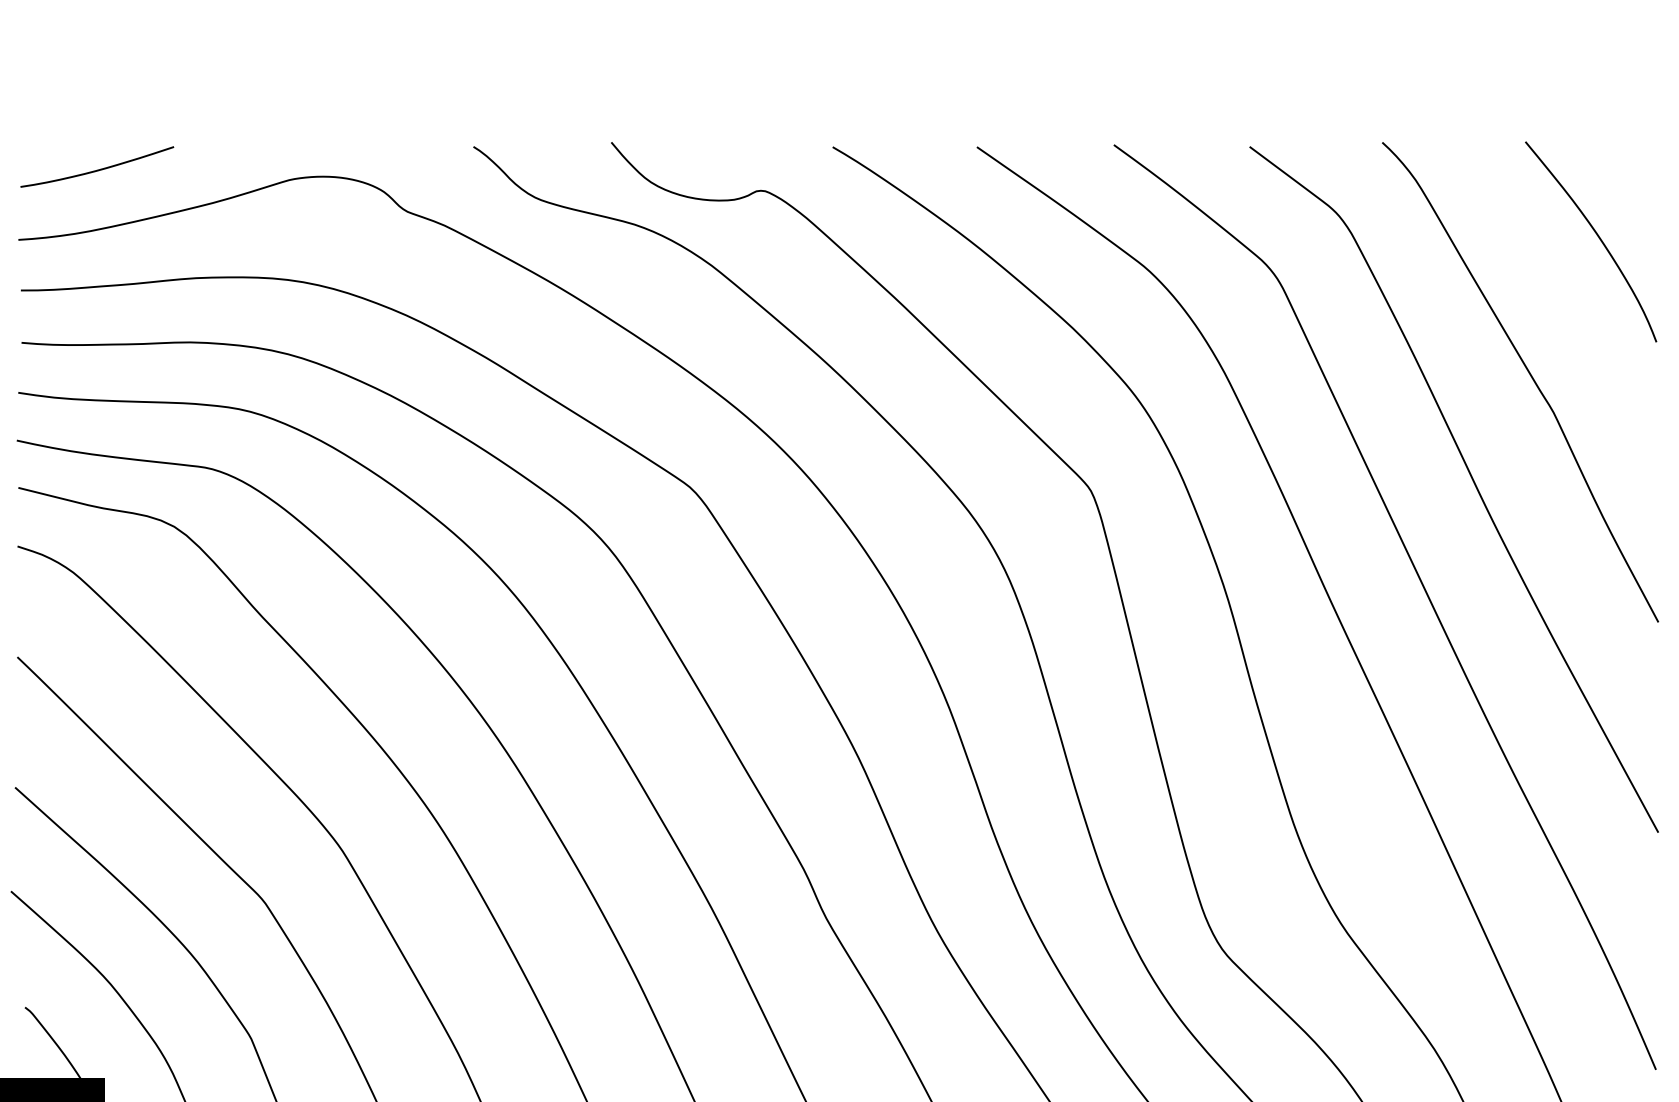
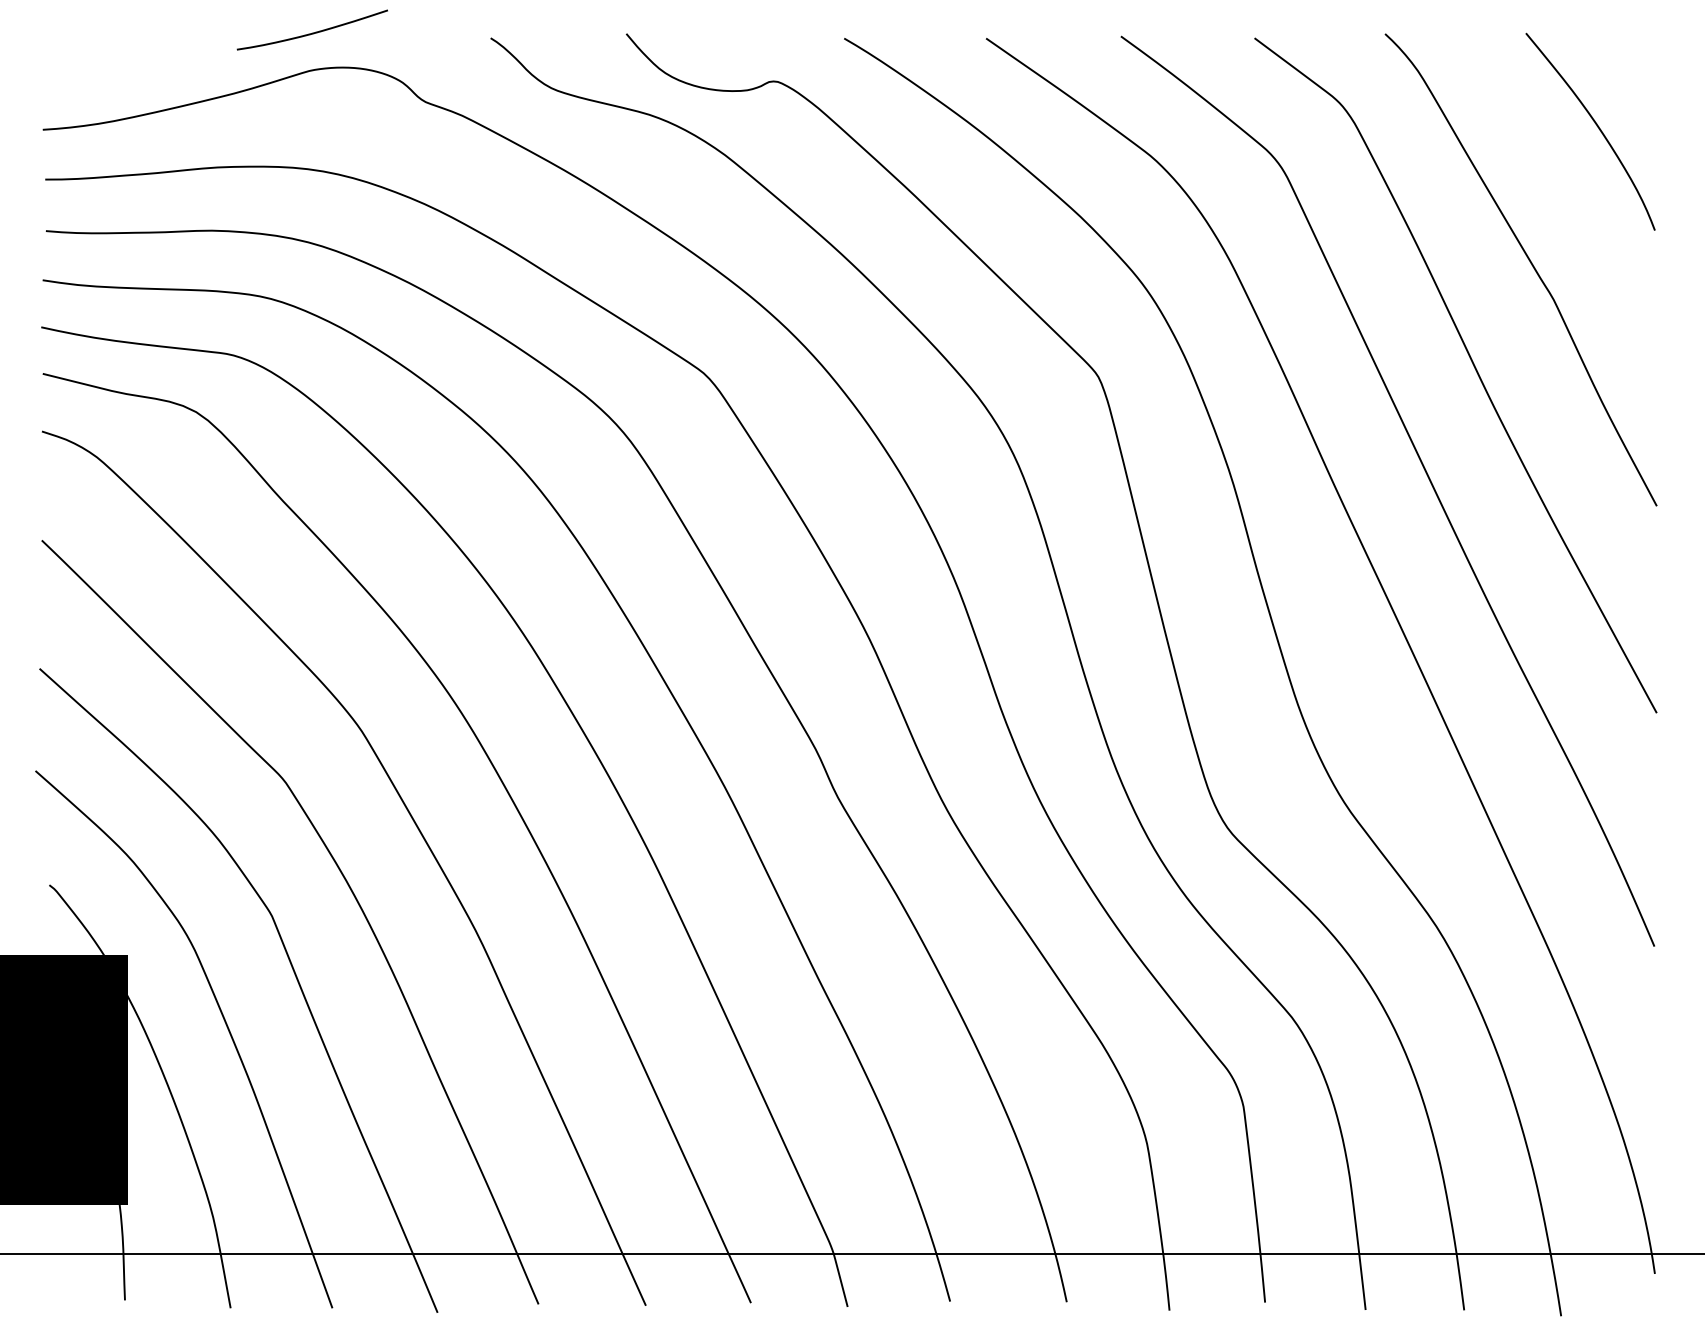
curve: (97, 169) -> (312, 32), moved

